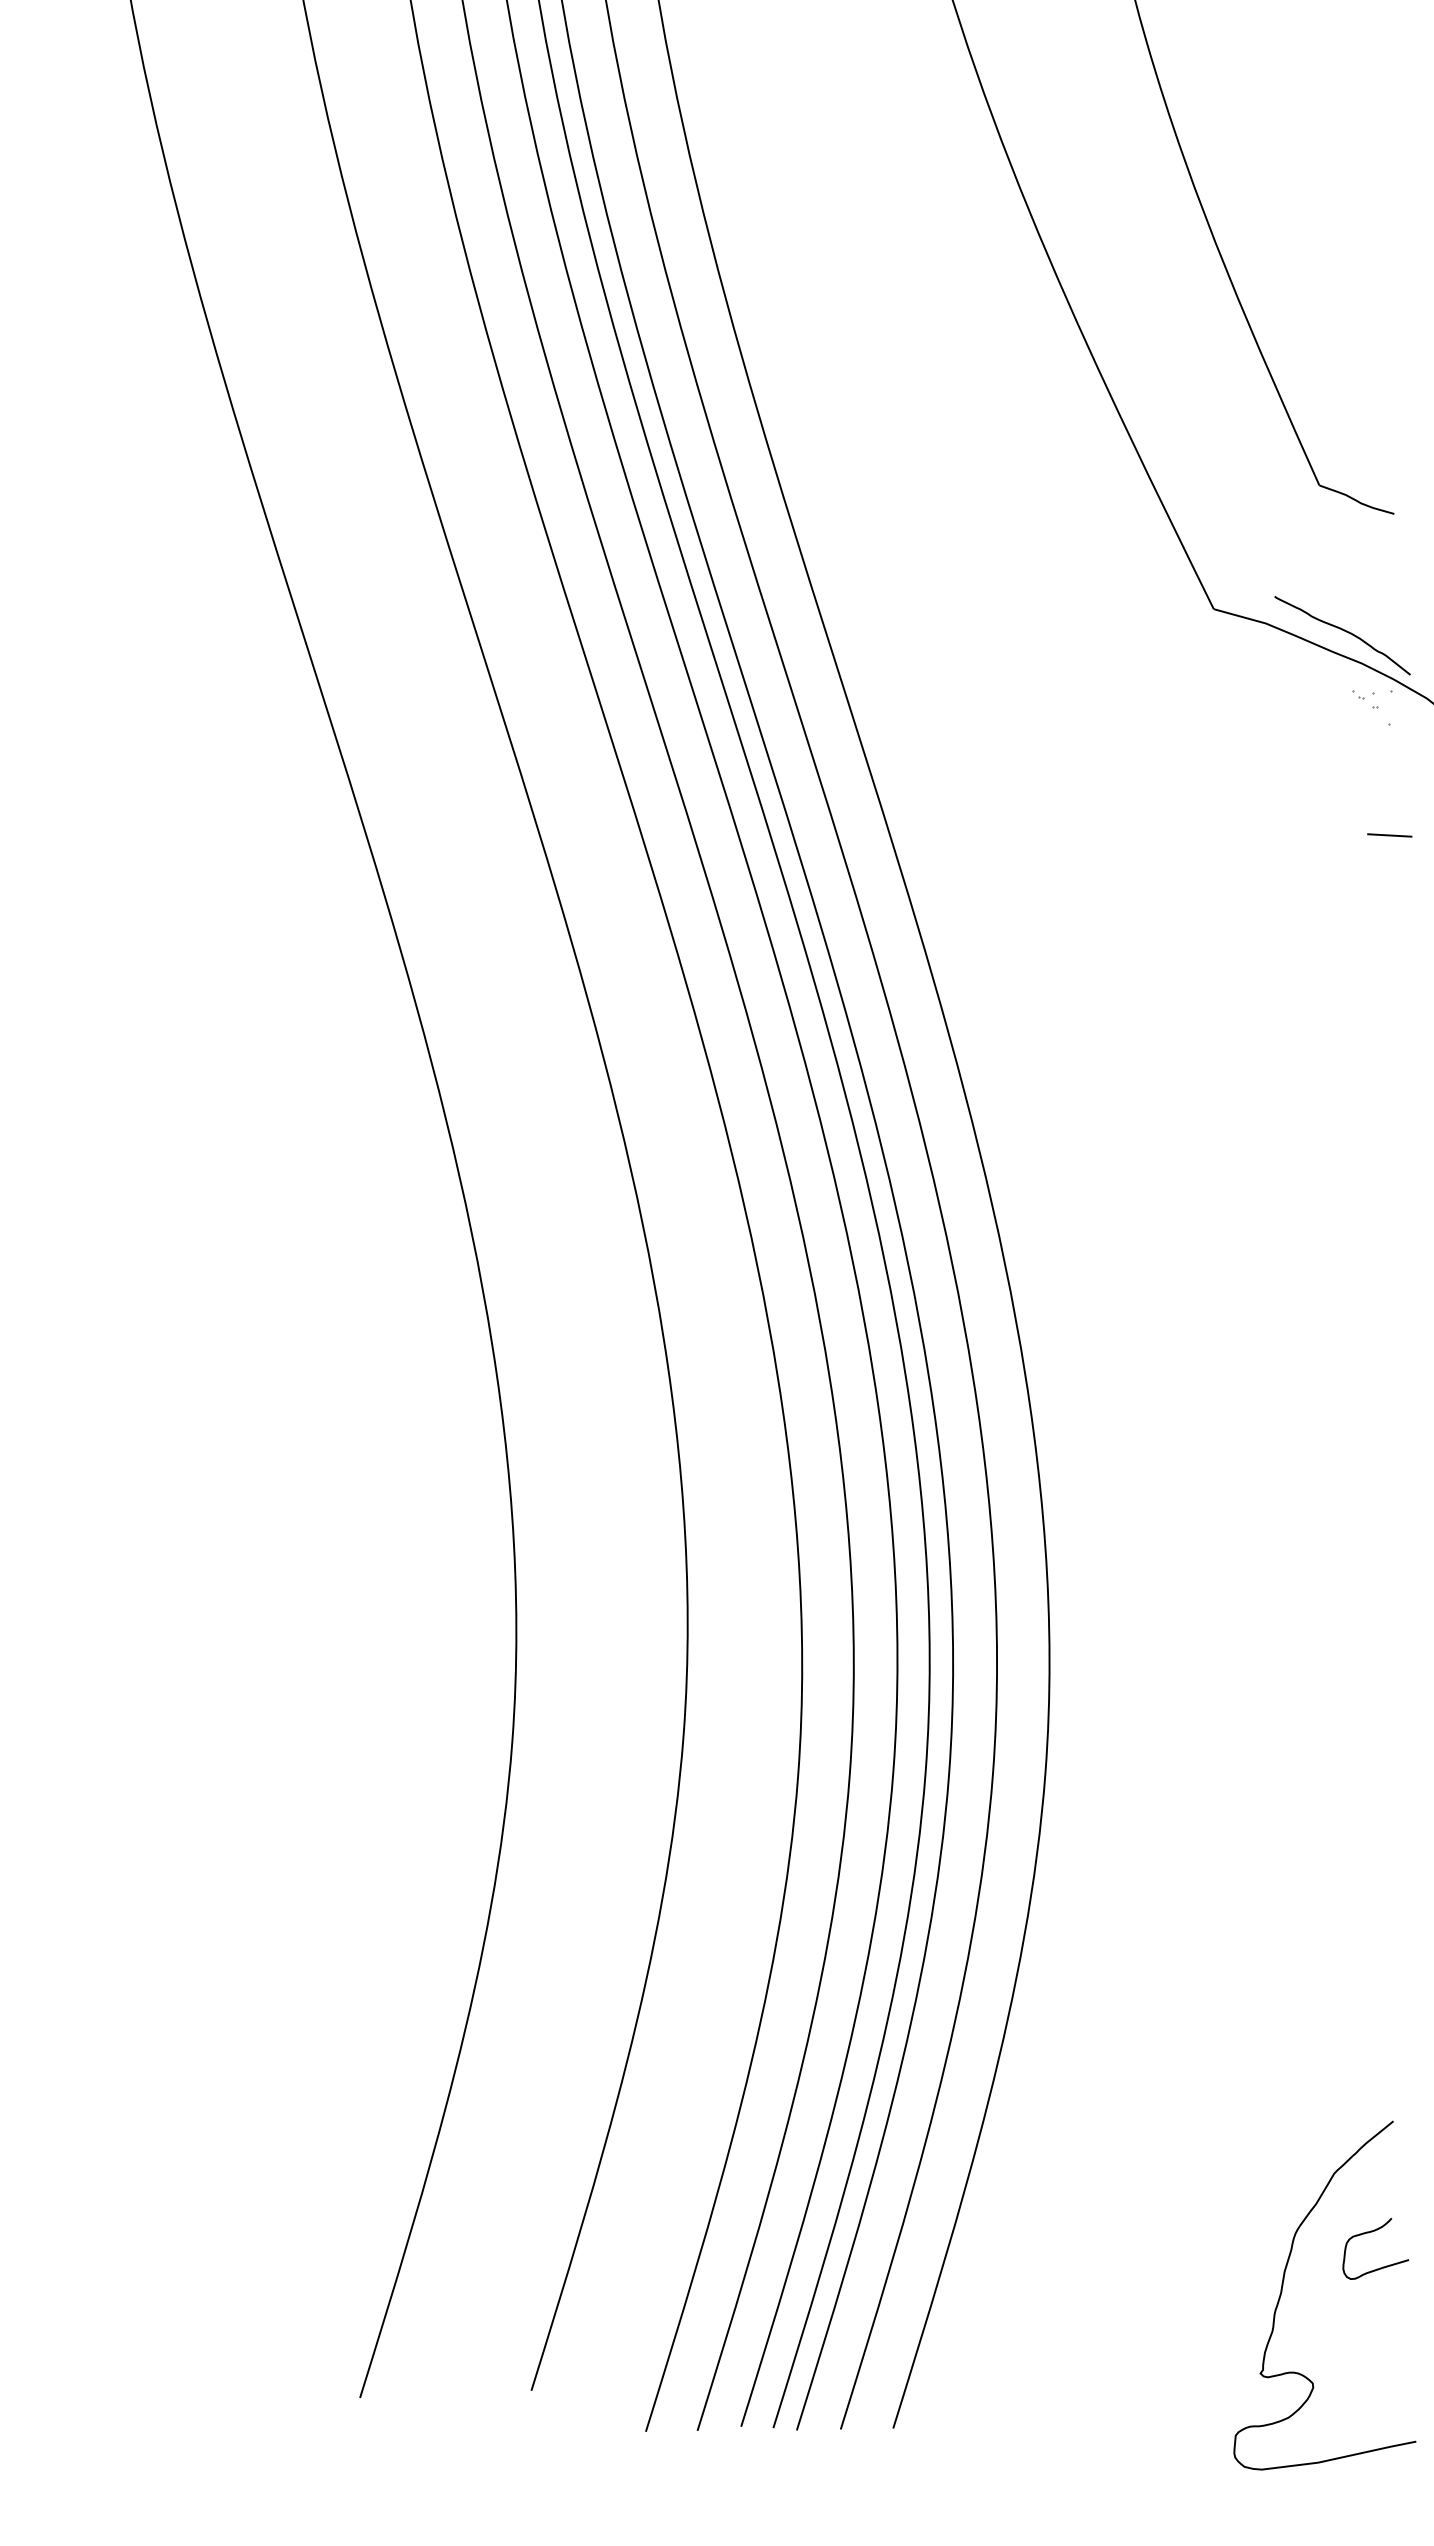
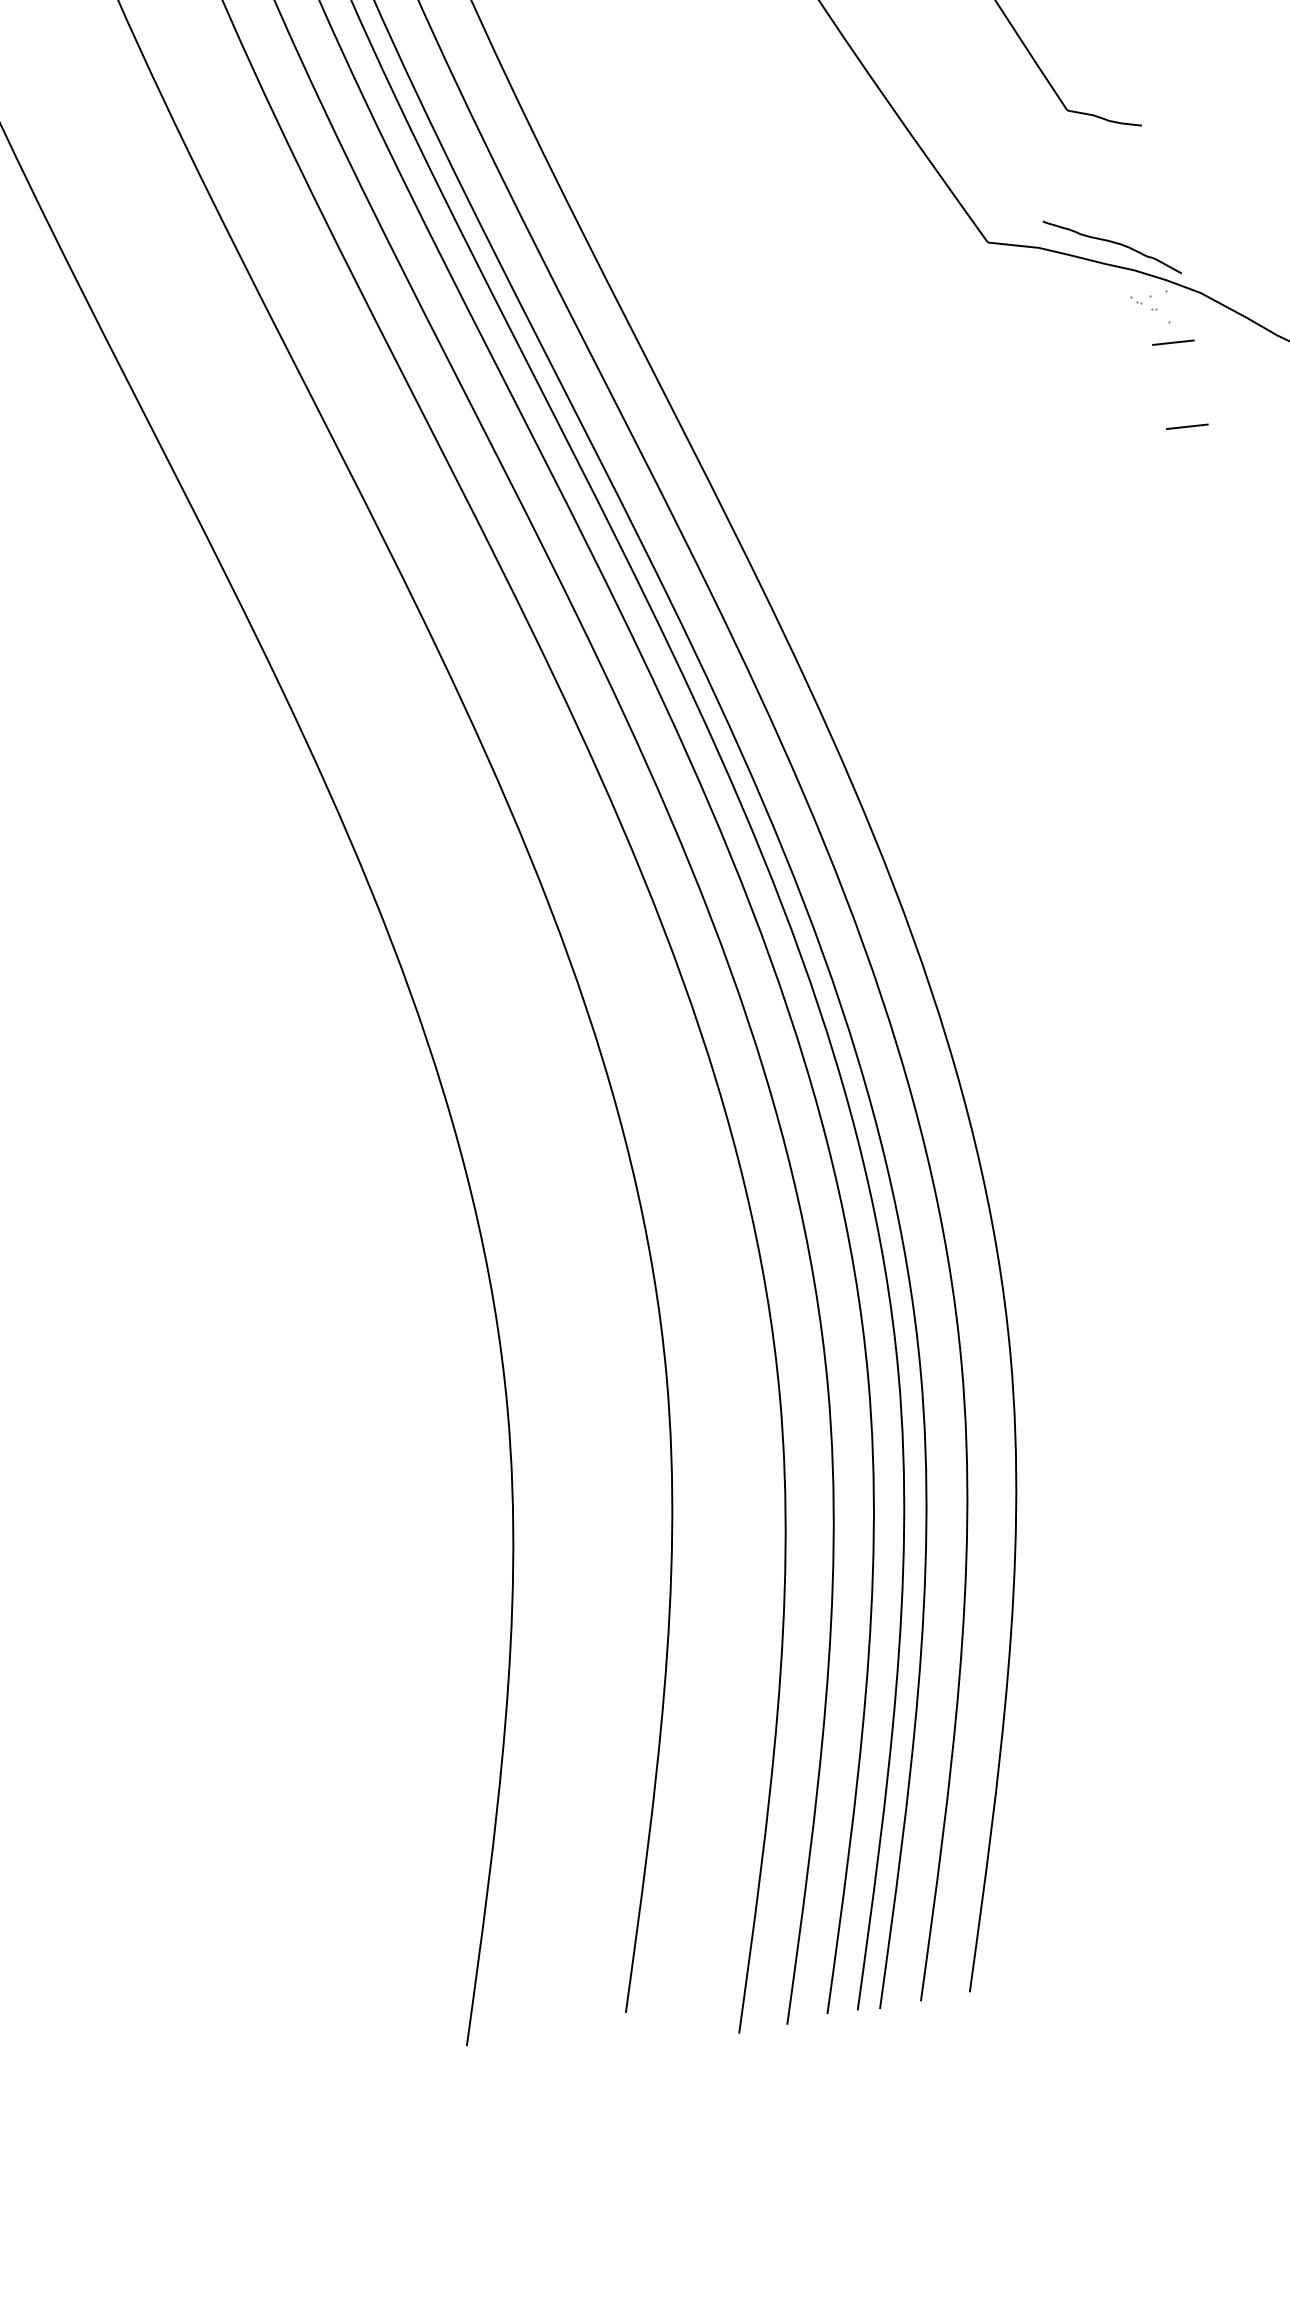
line: (1389, 745) -> (1173, 342), added

